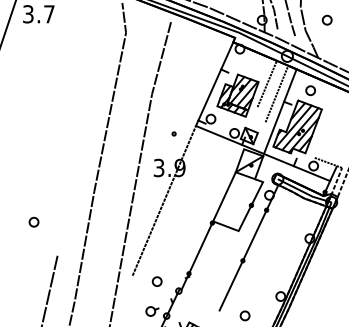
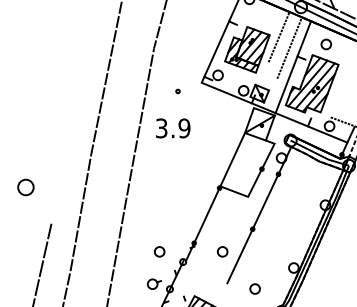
line: (163, 200) -> (166, 163), removed
part: (33, 221) -> (25, 186), size x1.6
part: (214, 281) -> (221, 251), added

